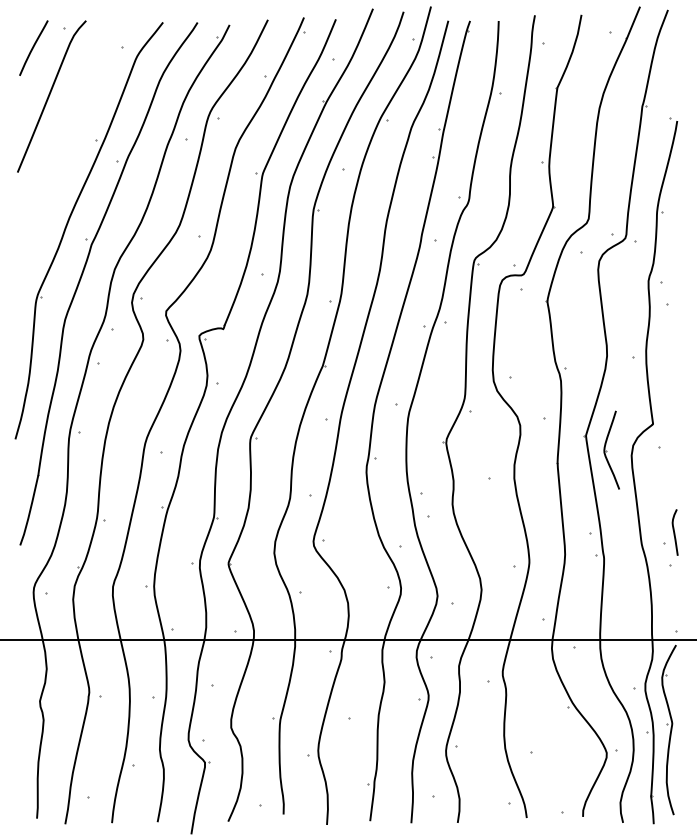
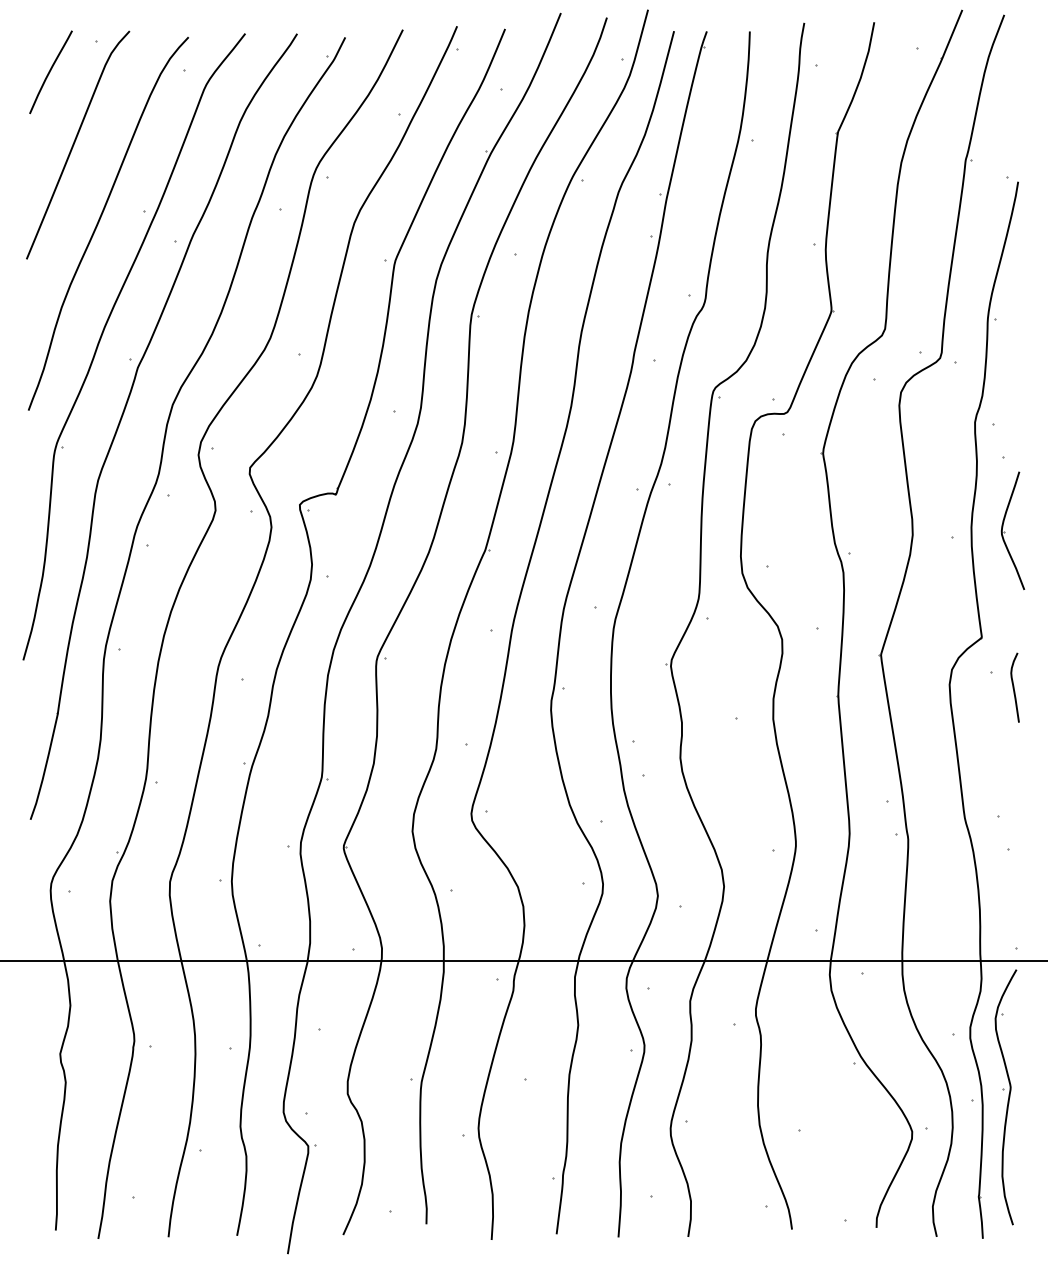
curve: (67, 145) -> (101, 218), added
part: (611, 449) -> (1012, 529), moved
curve: (674, 532) -> (1014, 687), moved

